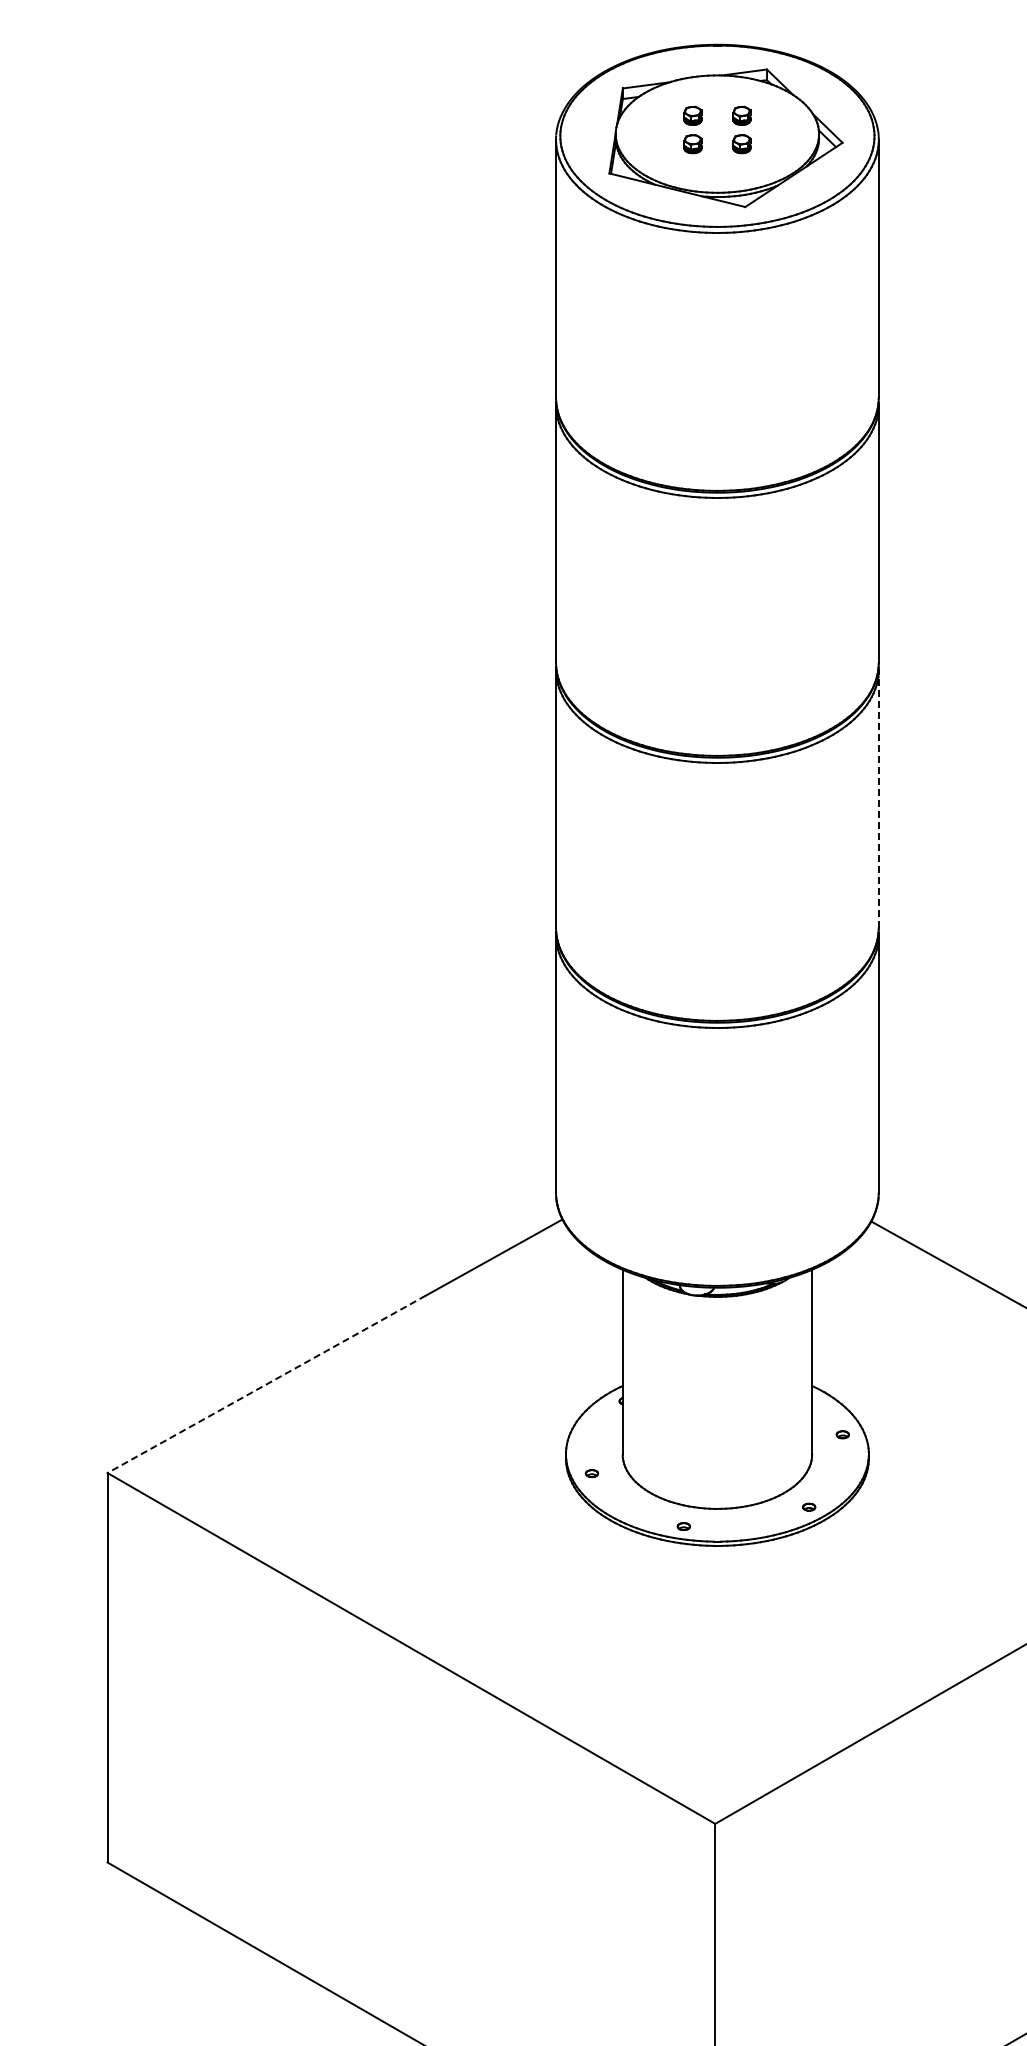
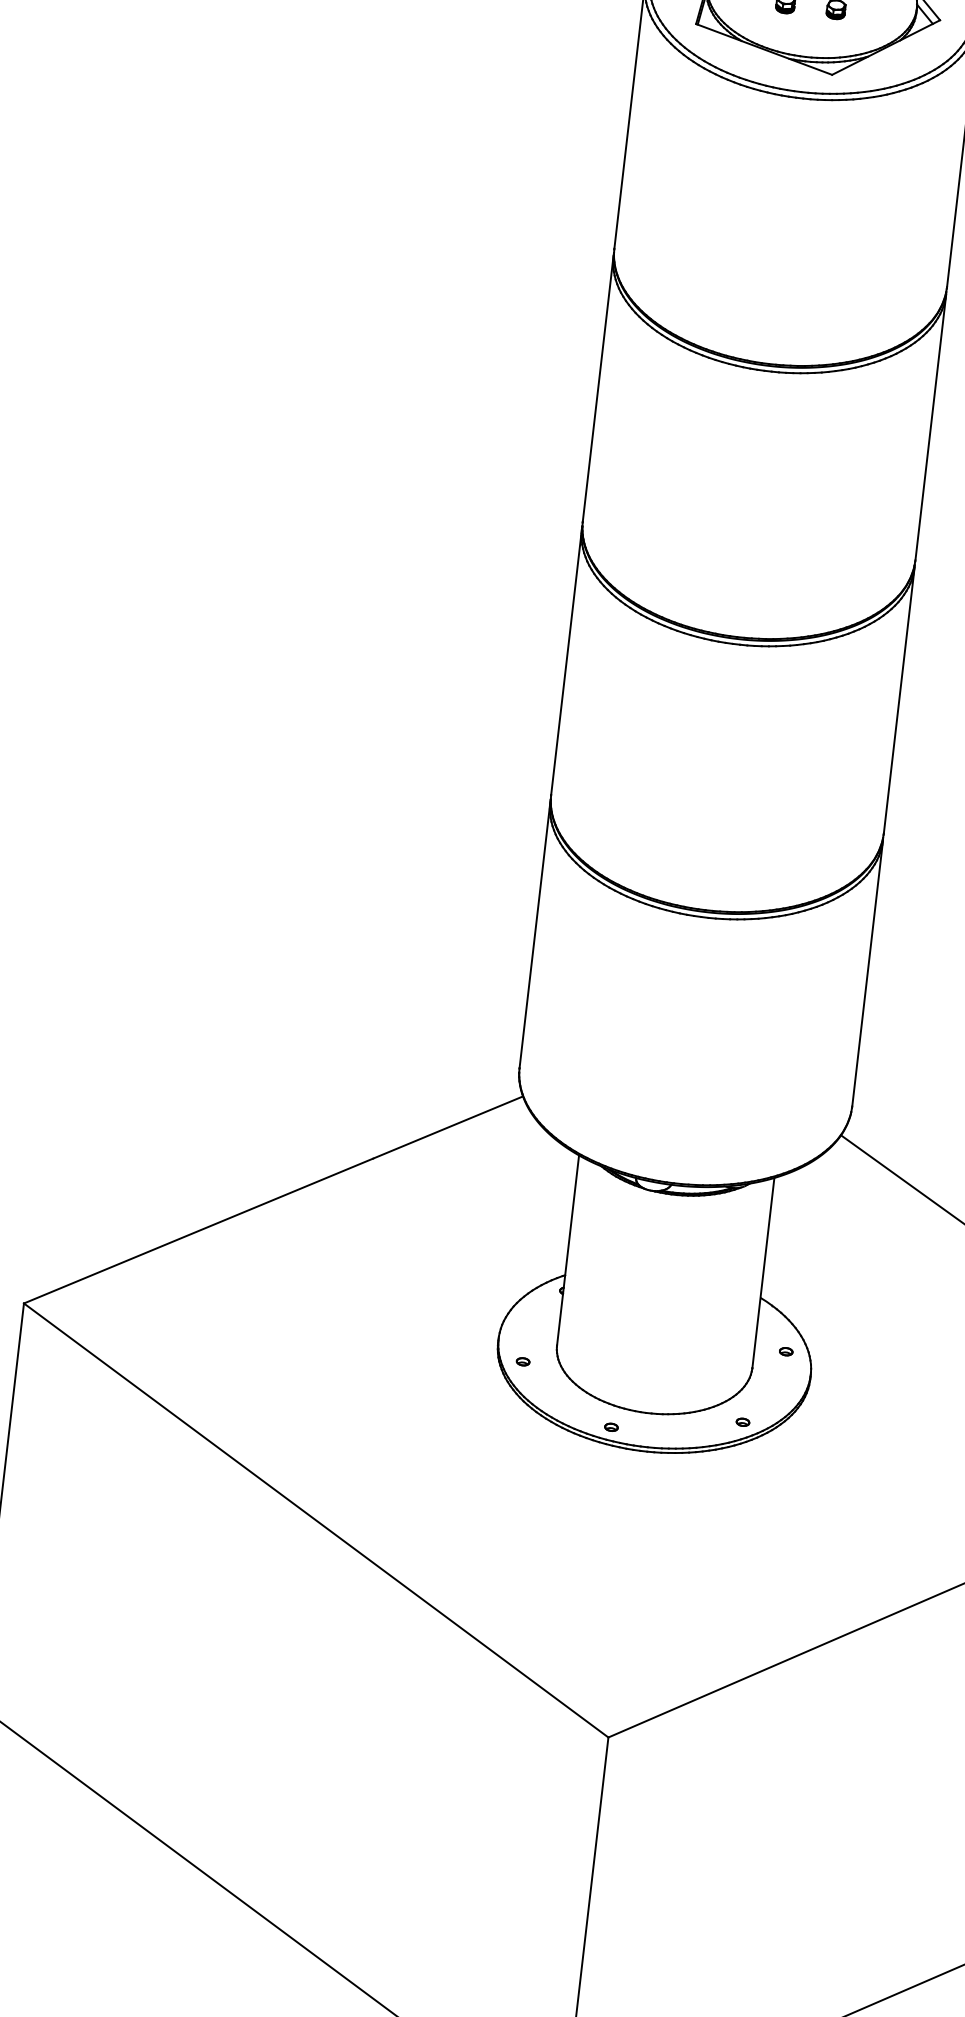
line: (878, 798) -> (898, 700), dashed -> solid
line: (266, 1384) -> (198, 1231), dashed -> solid

